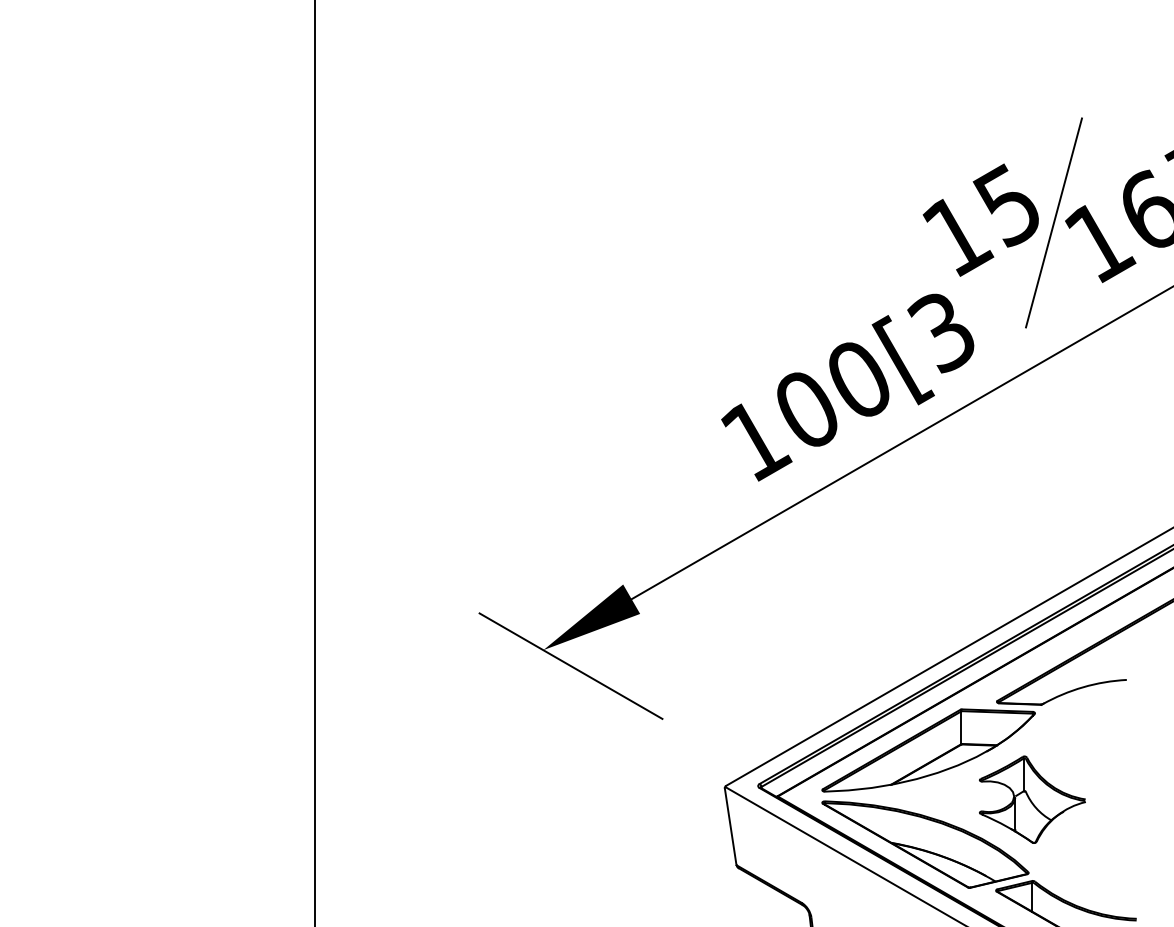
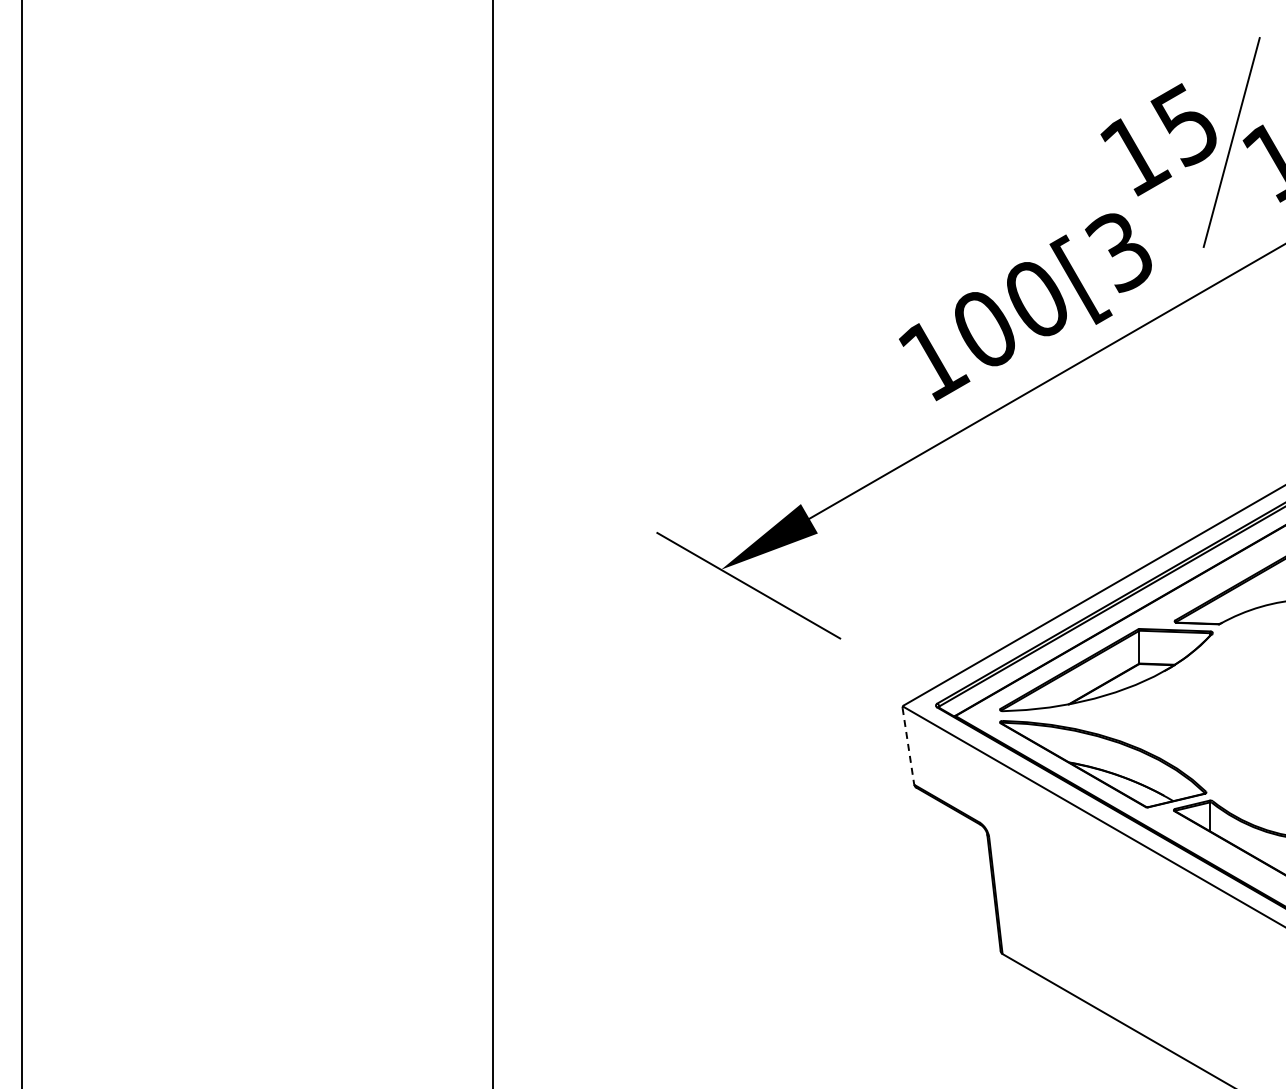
part: (1031, 799) -> (1209, 719), removed
line: (730, 826) -> (908, 746), solid -> dashed

